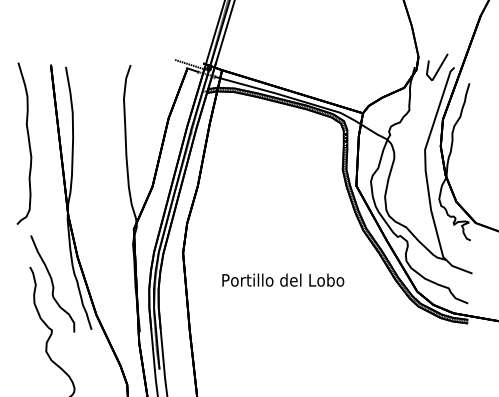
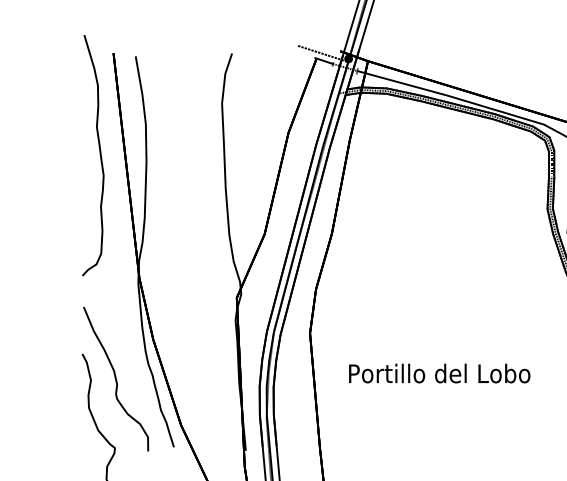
curve: (28, 143) -> (99, 155), moved
text: (283, 279) -> (440, 372), moved

